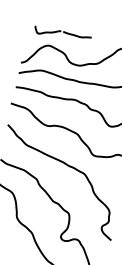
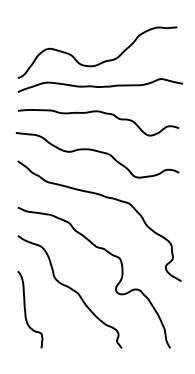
part: (62, 35) -> (63, 31), removed

